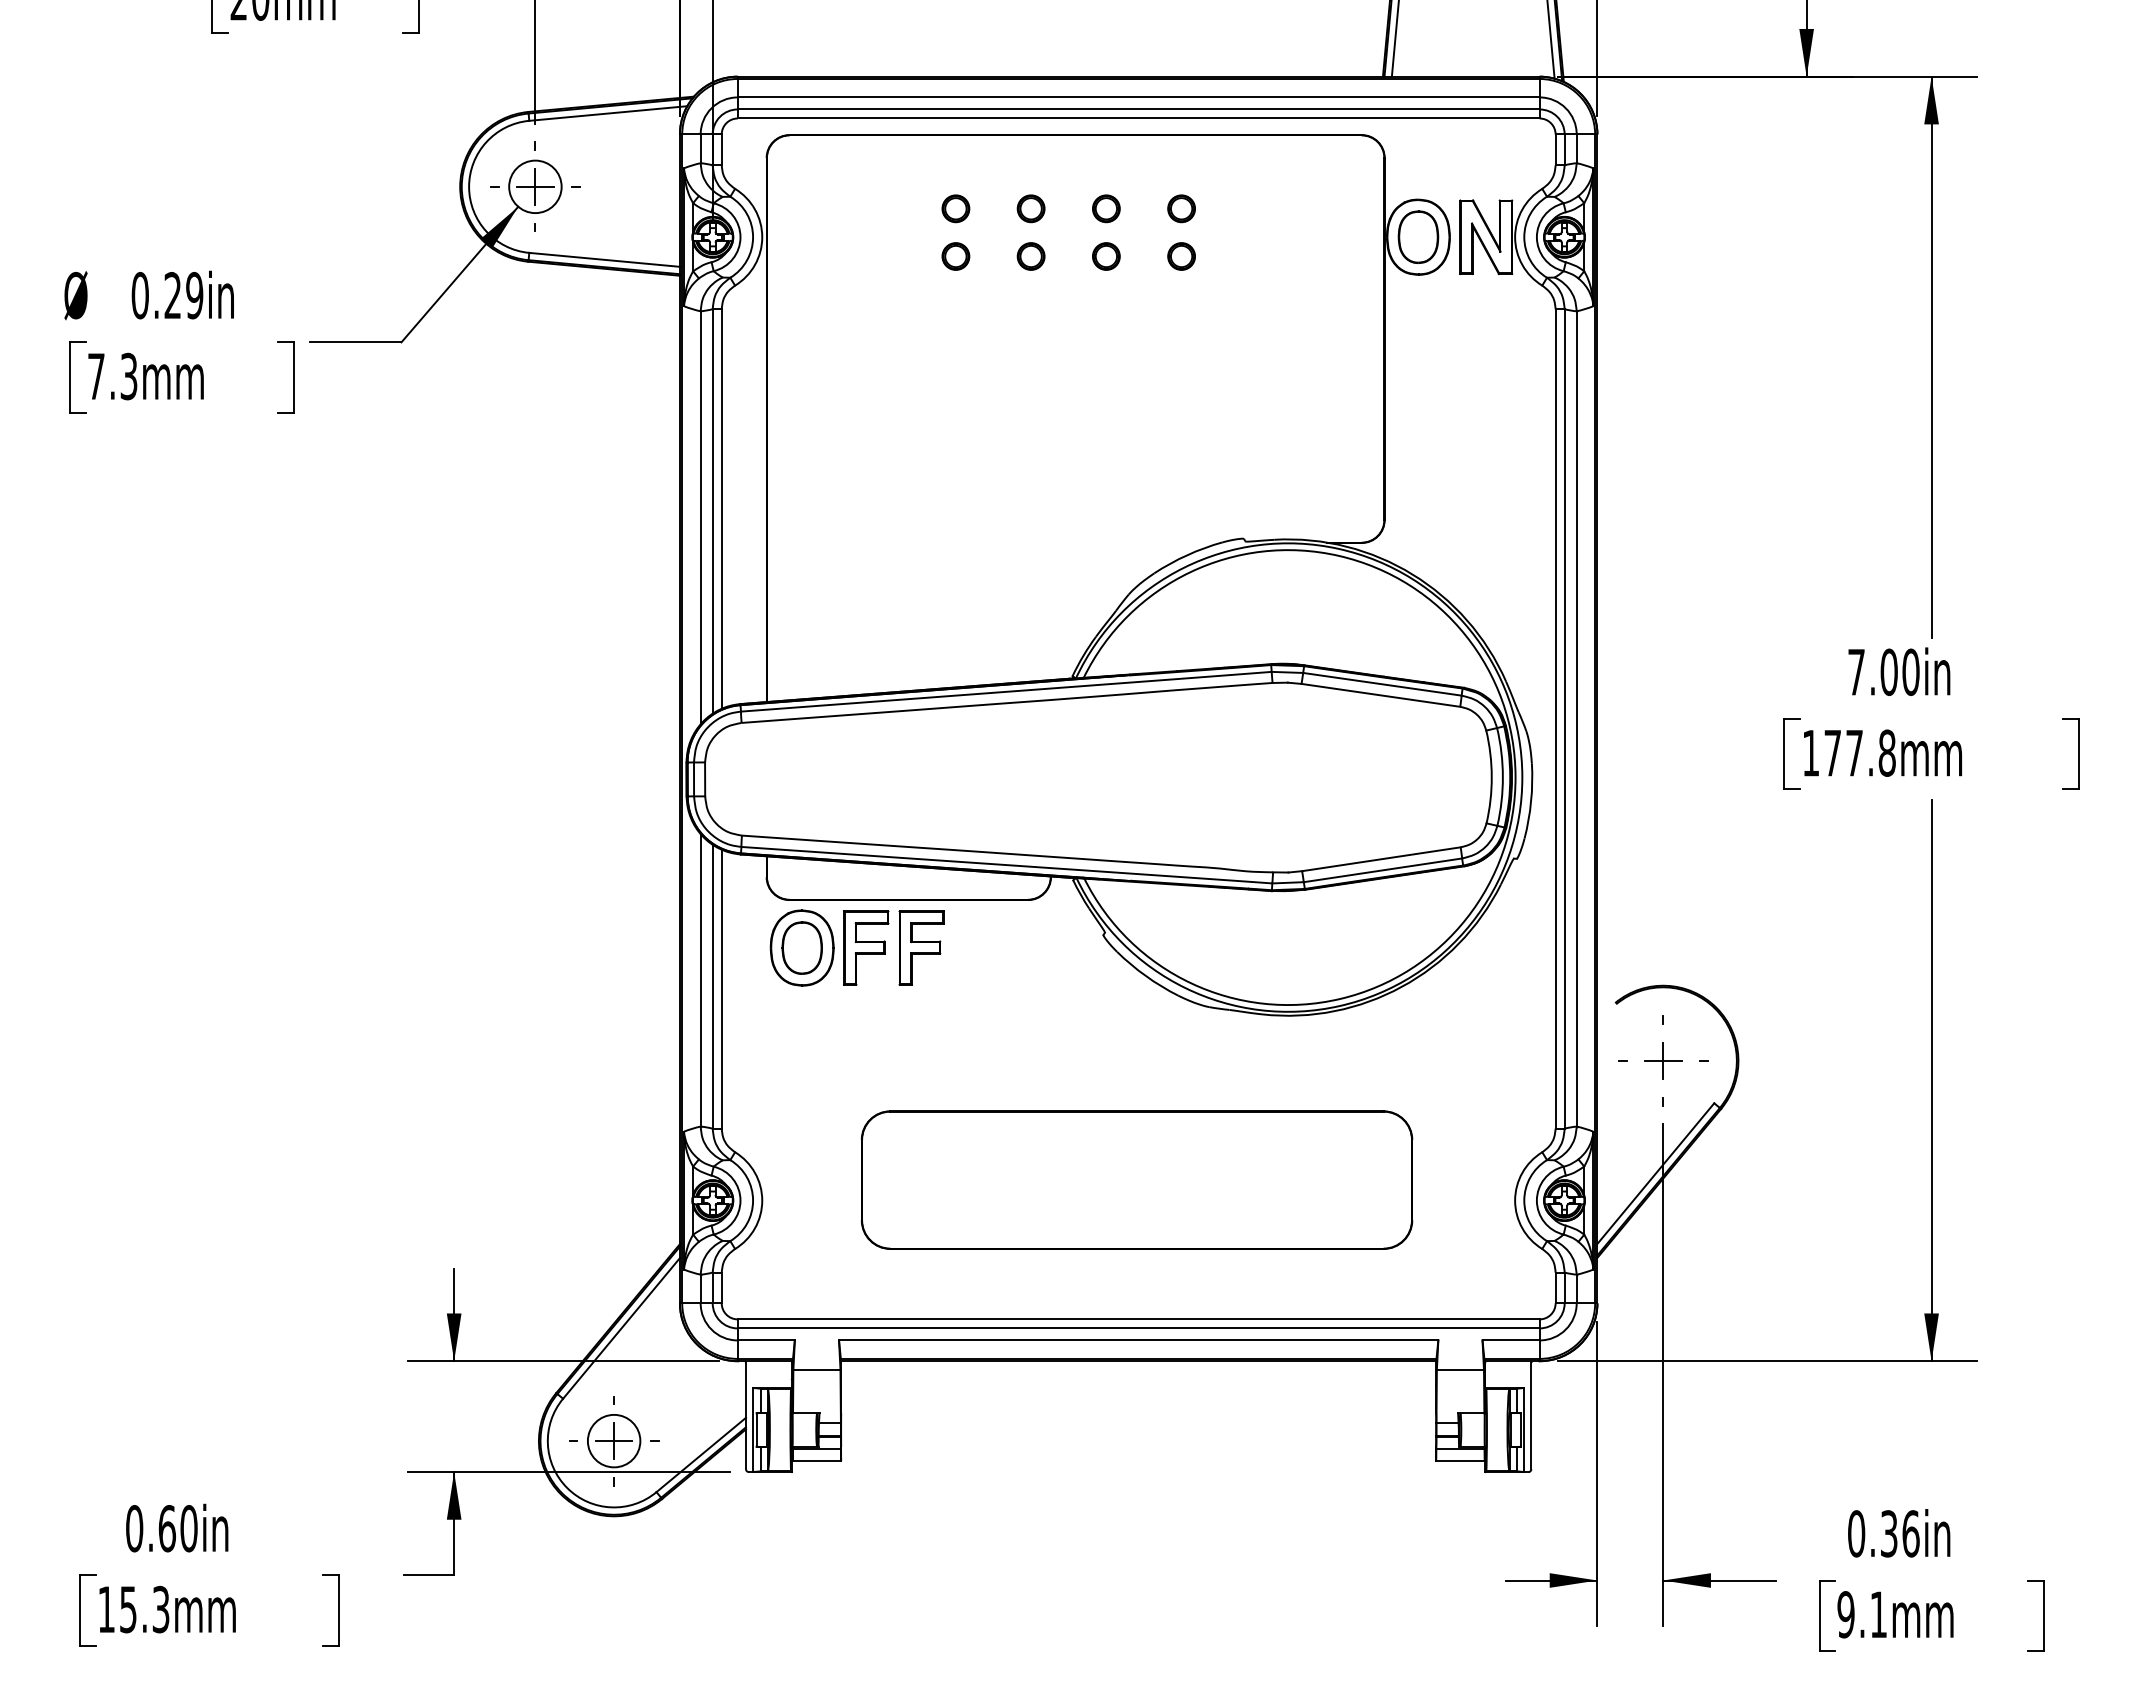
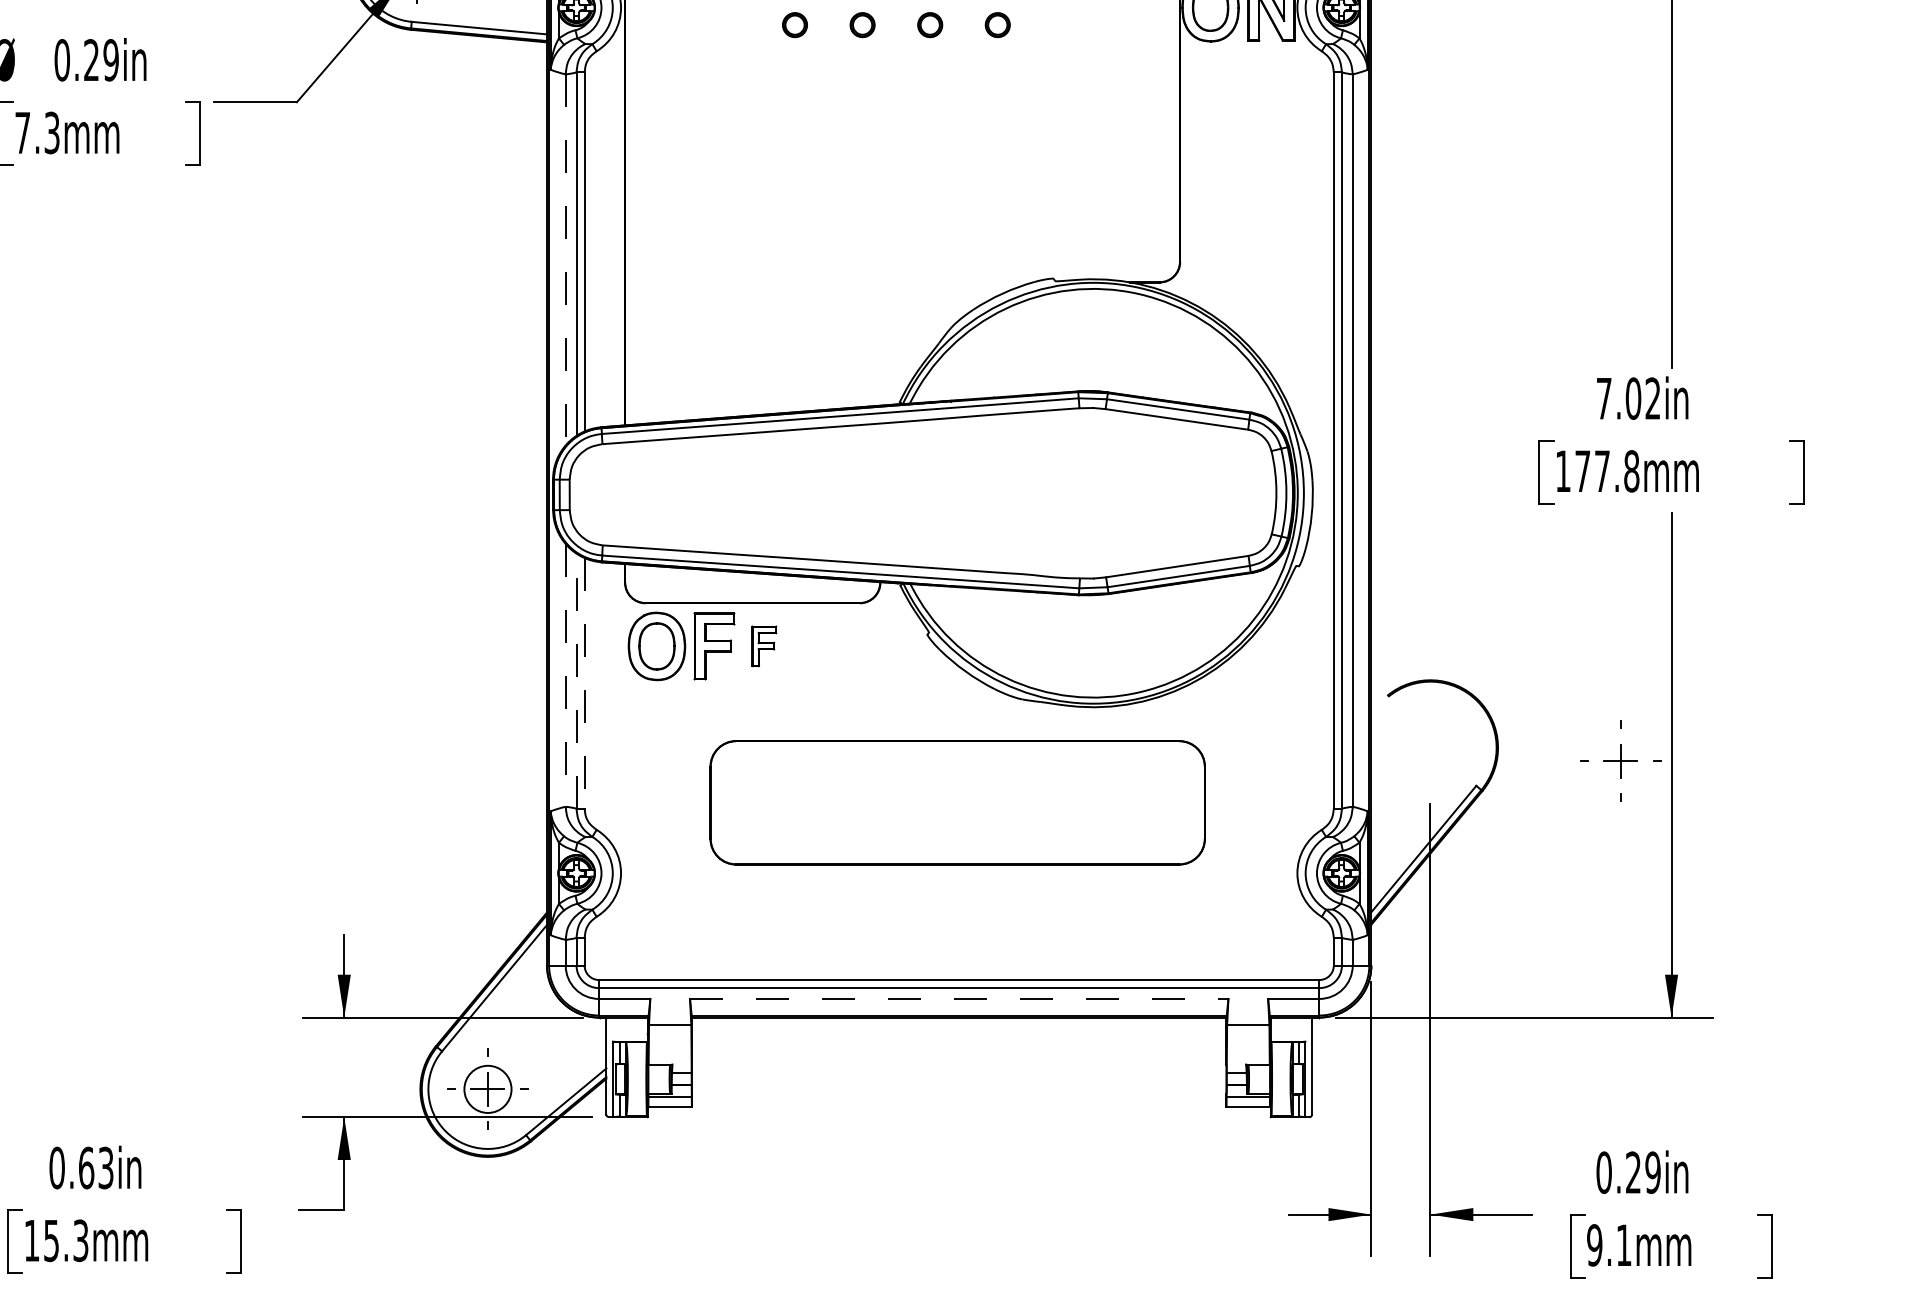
line: (700, 518) -> (565, 260), solid -> dashed
text: (1910, 671) -> (1652, 397), 7.00in -> 7.02in
part: (921, 947) -> (764, 645), size x0.6
line: (700, 980) -> (565, 675), solid -> dashed
line: (712, 986) -> (576, 680), solid -> dashed
line: (721, 989) -> (584, 683), solid -> dashed
part: (1663, 1060) -> (1621, 760), moved
part: (1136, 1179) -> (957, 802), moved
line: (1138, 1340) -> (959, 998), solid -> dashed
text: (188, 1528) -> (105, 1167), 0.60in -> 0.63in
text: (1900, 1533) -> (1643, 1172), 0.36in -> 0.29in

